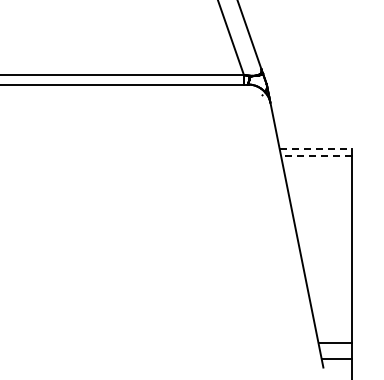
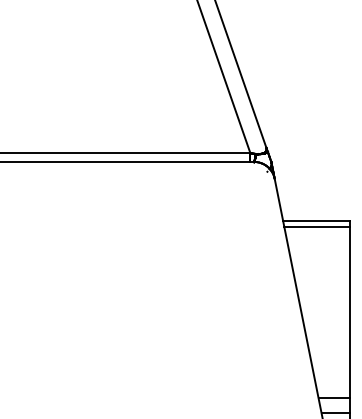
line: (316, 149) -> (316, 221), dashed -> solid
line: (317, 156) -> (317, 227), dashed -> solid

